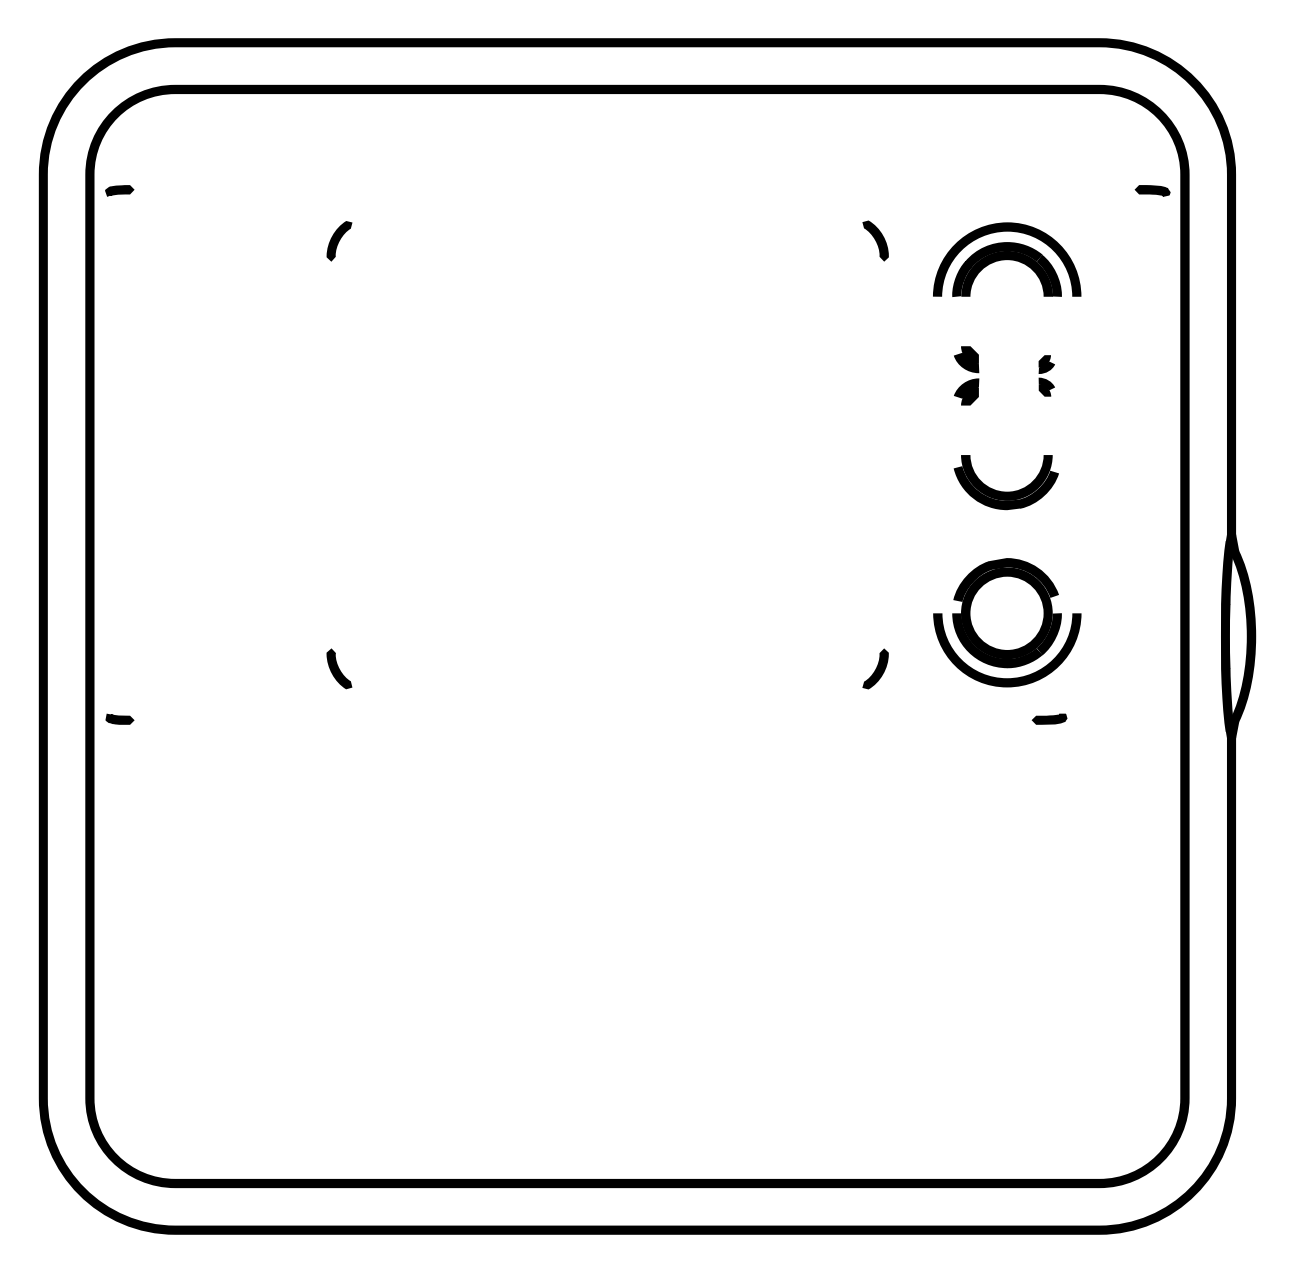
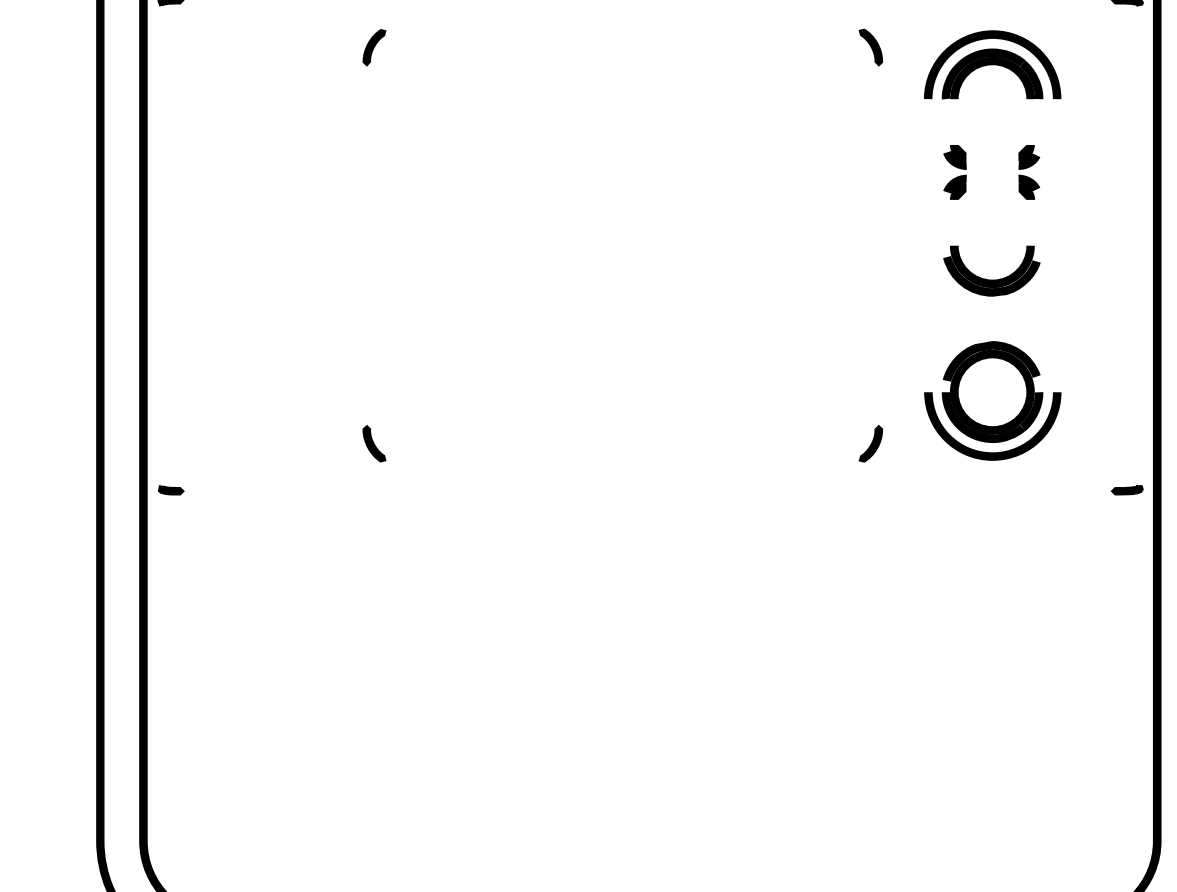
part: (1046, 375) -> (1029, 172), size x1.43
part: (1049, 718) -> (1127, 489), moved

